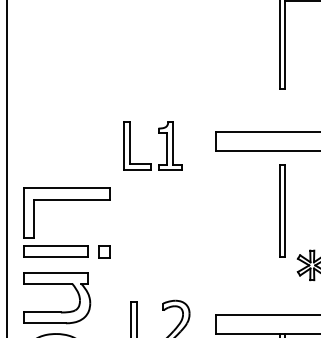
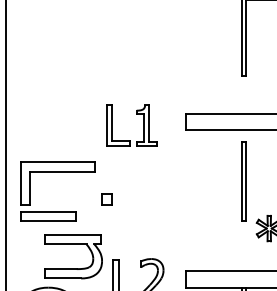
part: (104, 251) -> (106, 199), moved
part: (57, 311) -> (73, 268), moved

